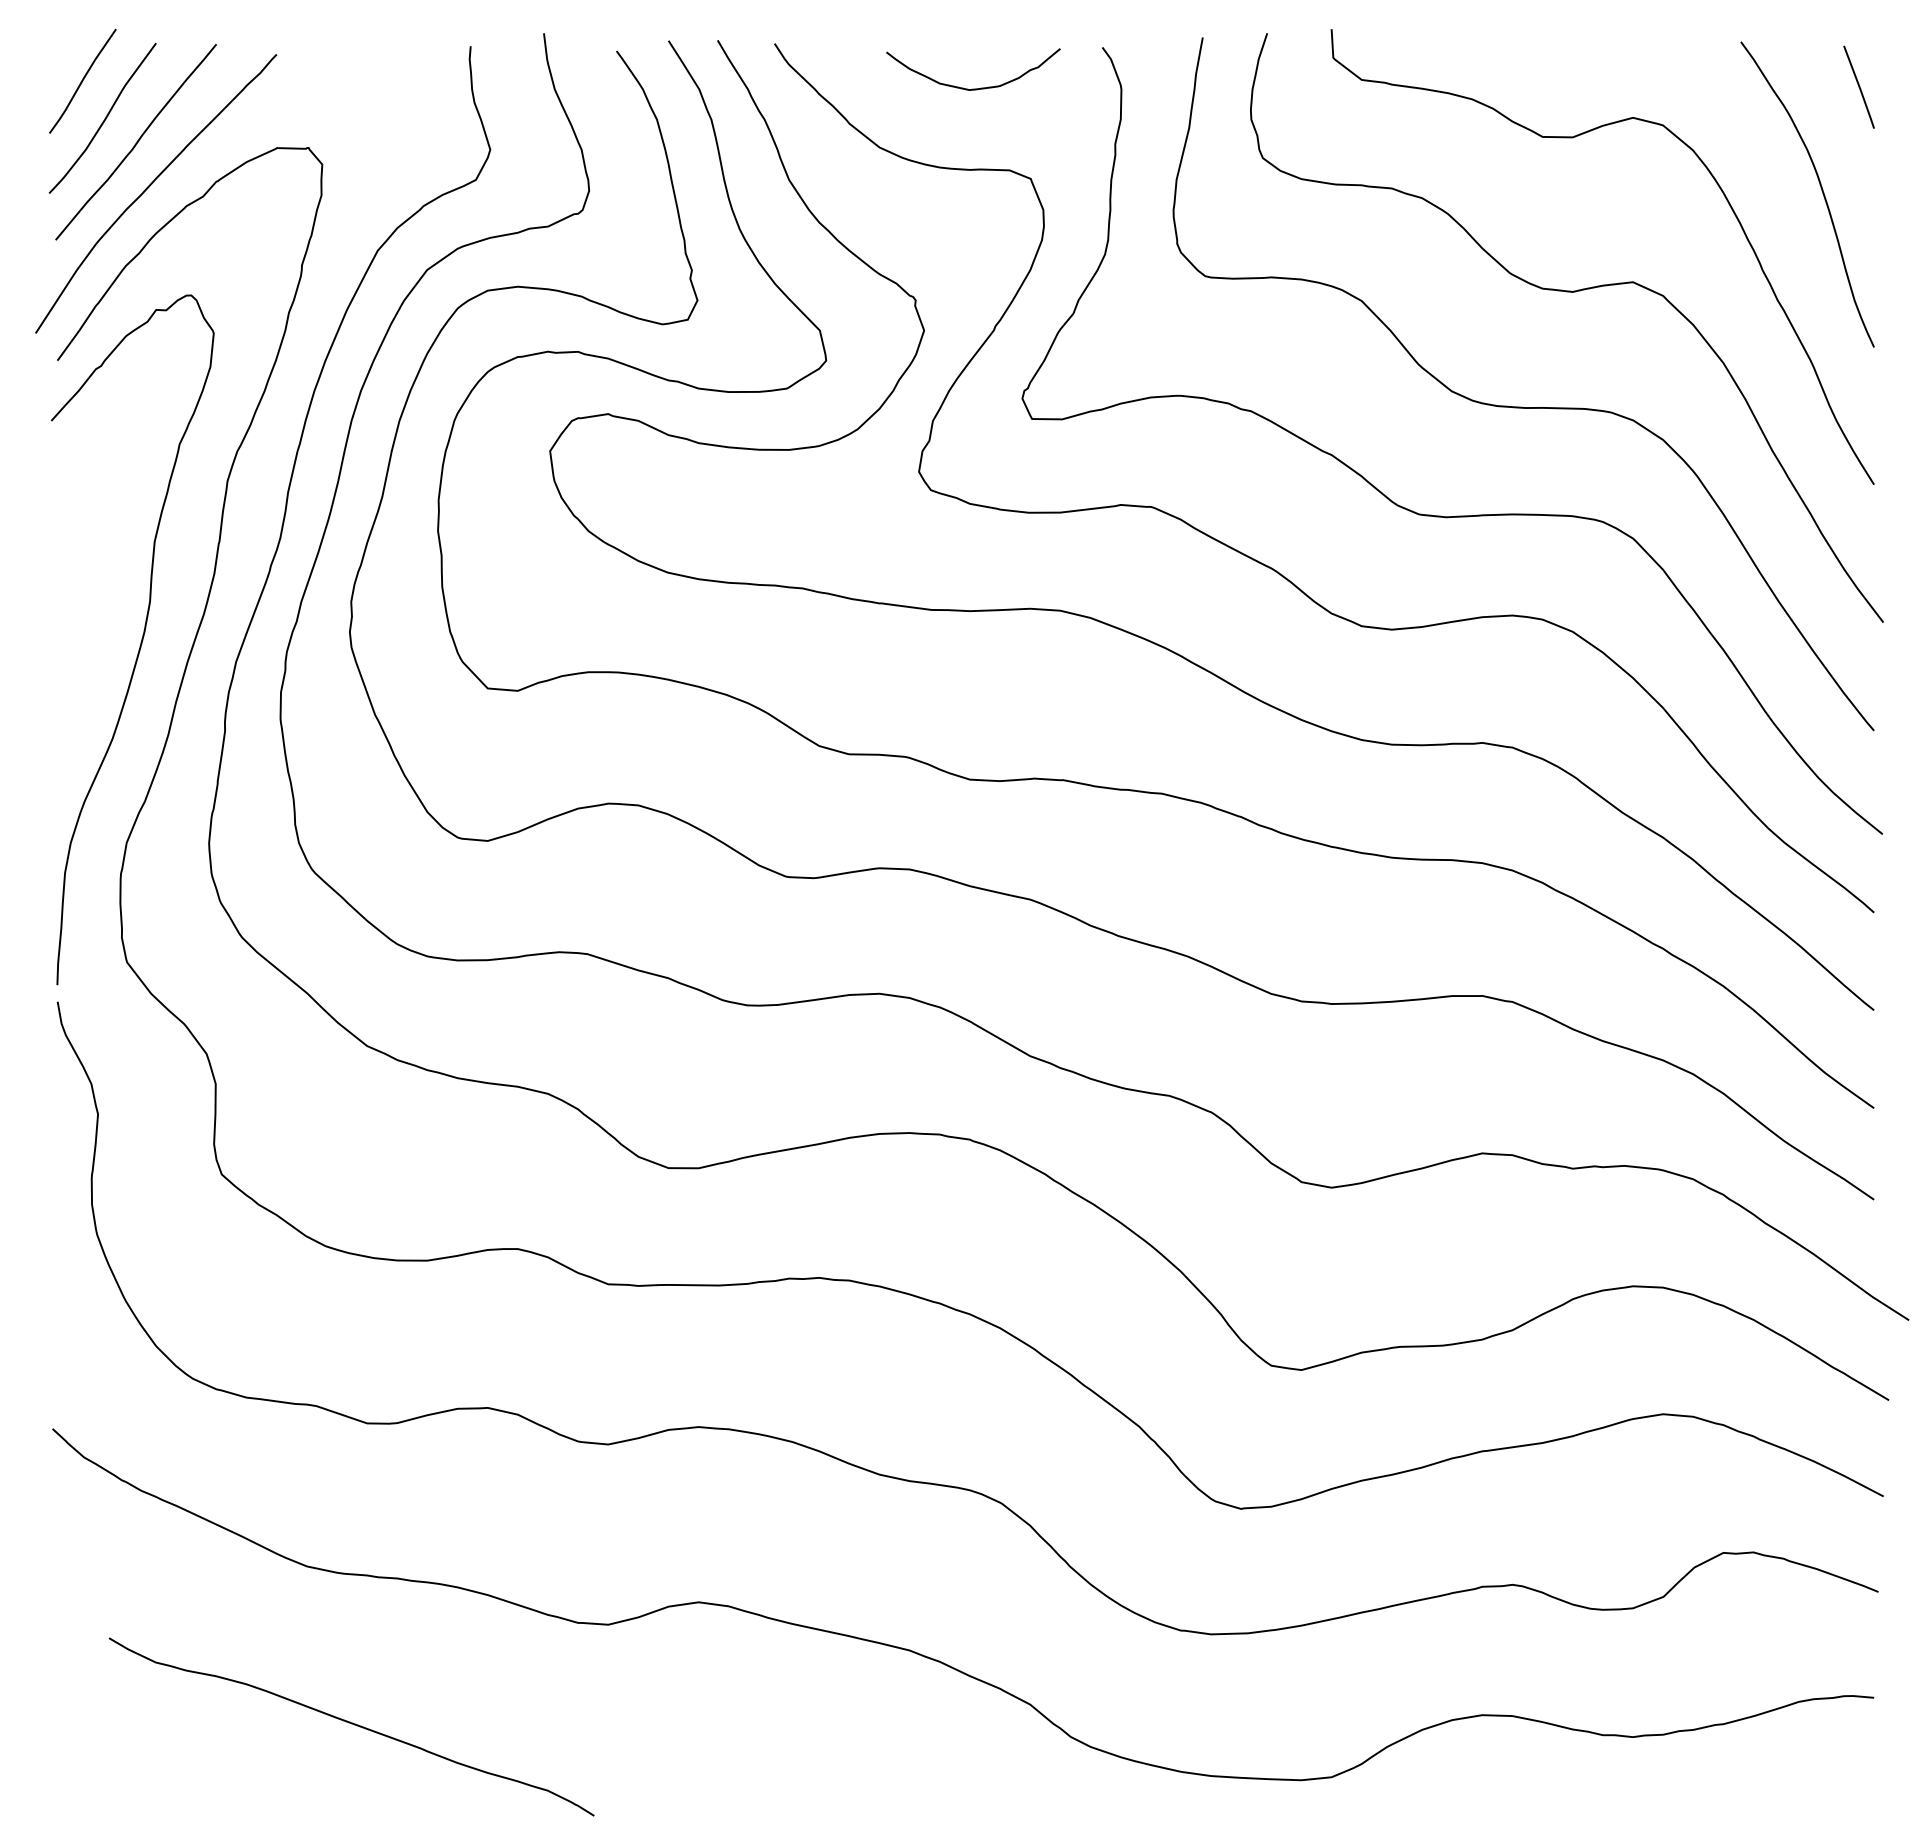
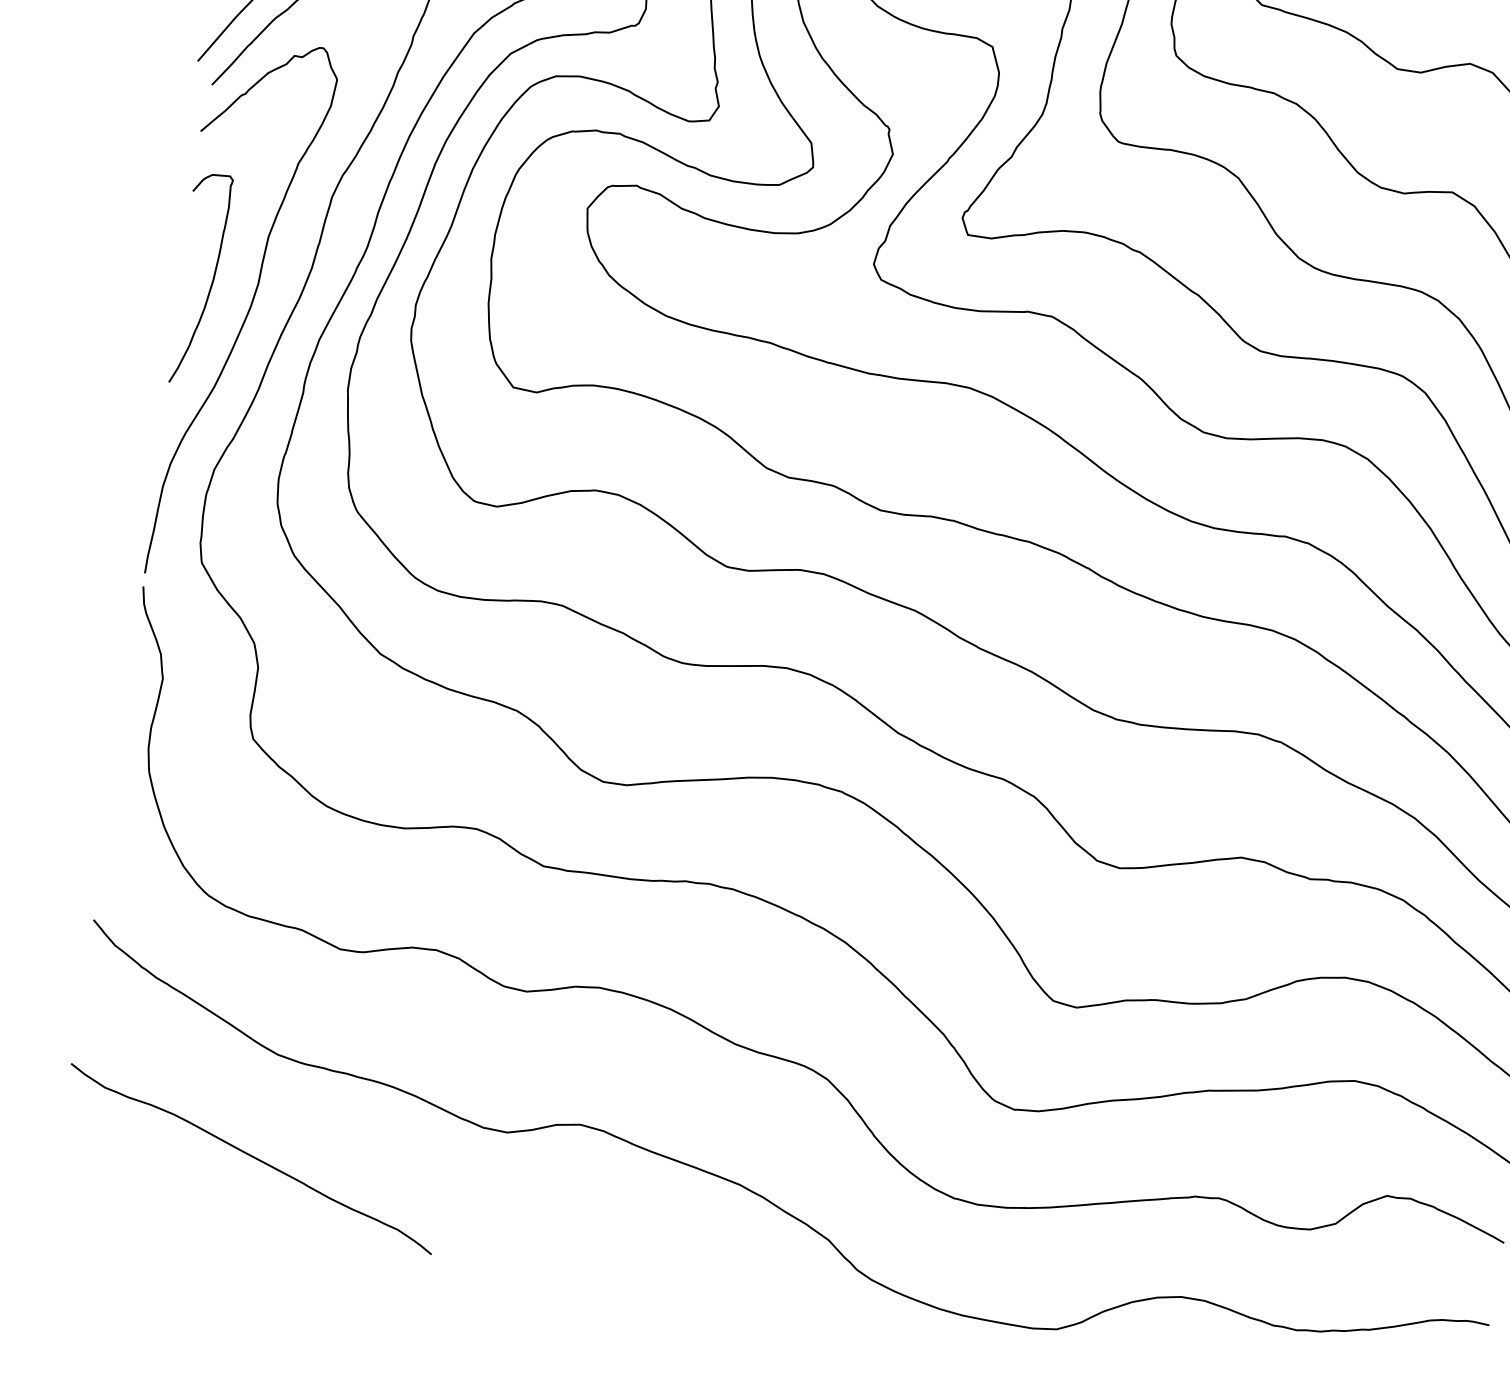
curve: (90, 611) -> (210, 284), added
curve: (351, 1724) -> (251, 1157), moved

